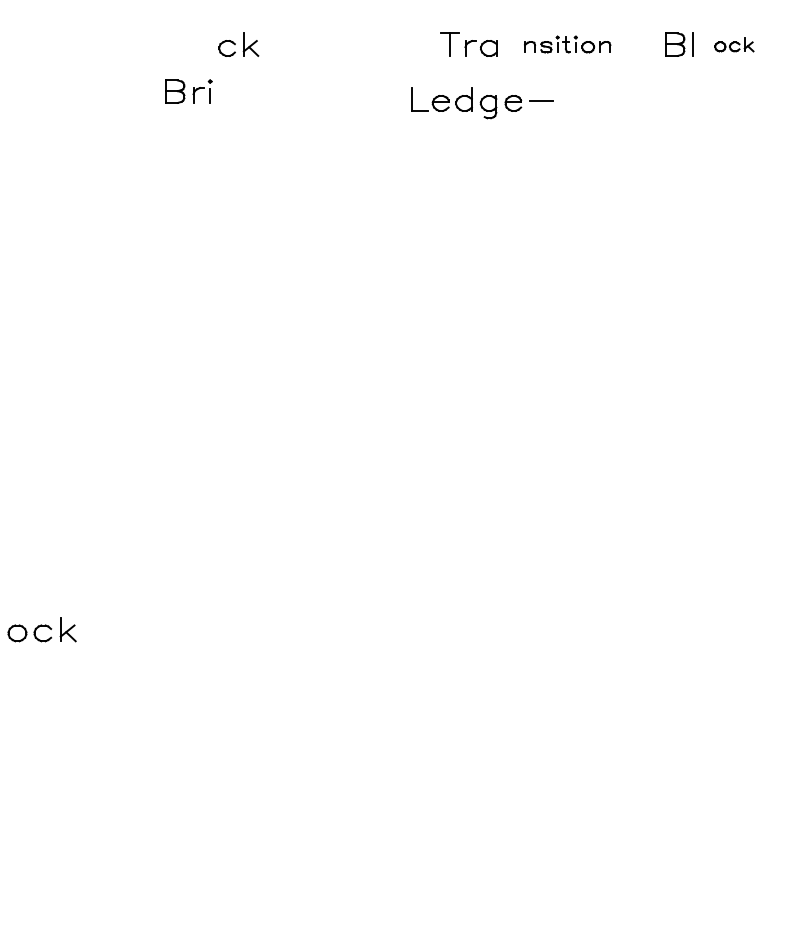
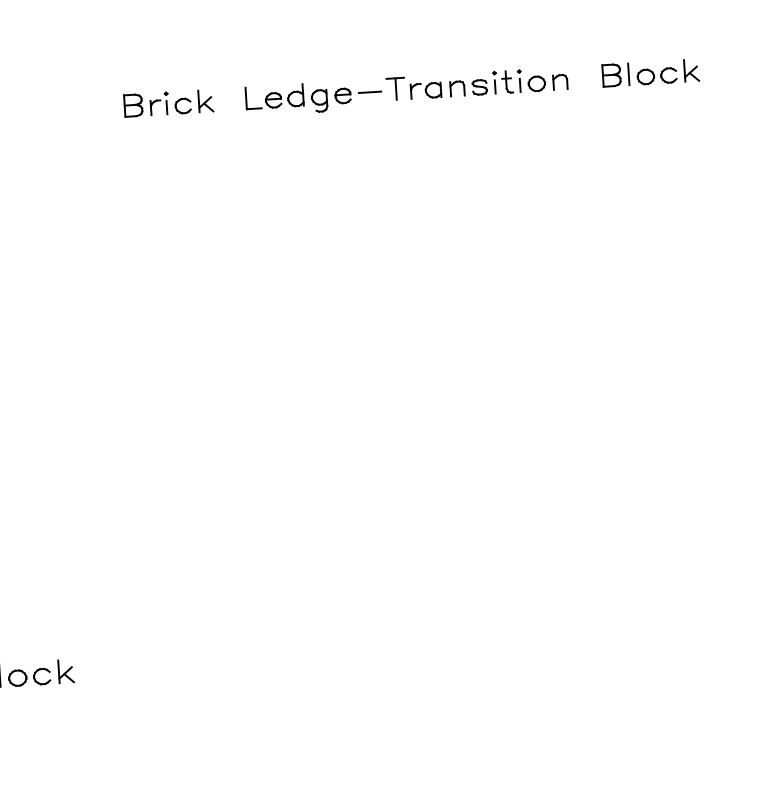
part: (567, 44) -> (508, 81), size x1.43
part: (734, 44) -> (668, 71), size x1.67
part: (188, 91) -> (145, 104), moved
part: (482, 103) -> (313, 97), moved

